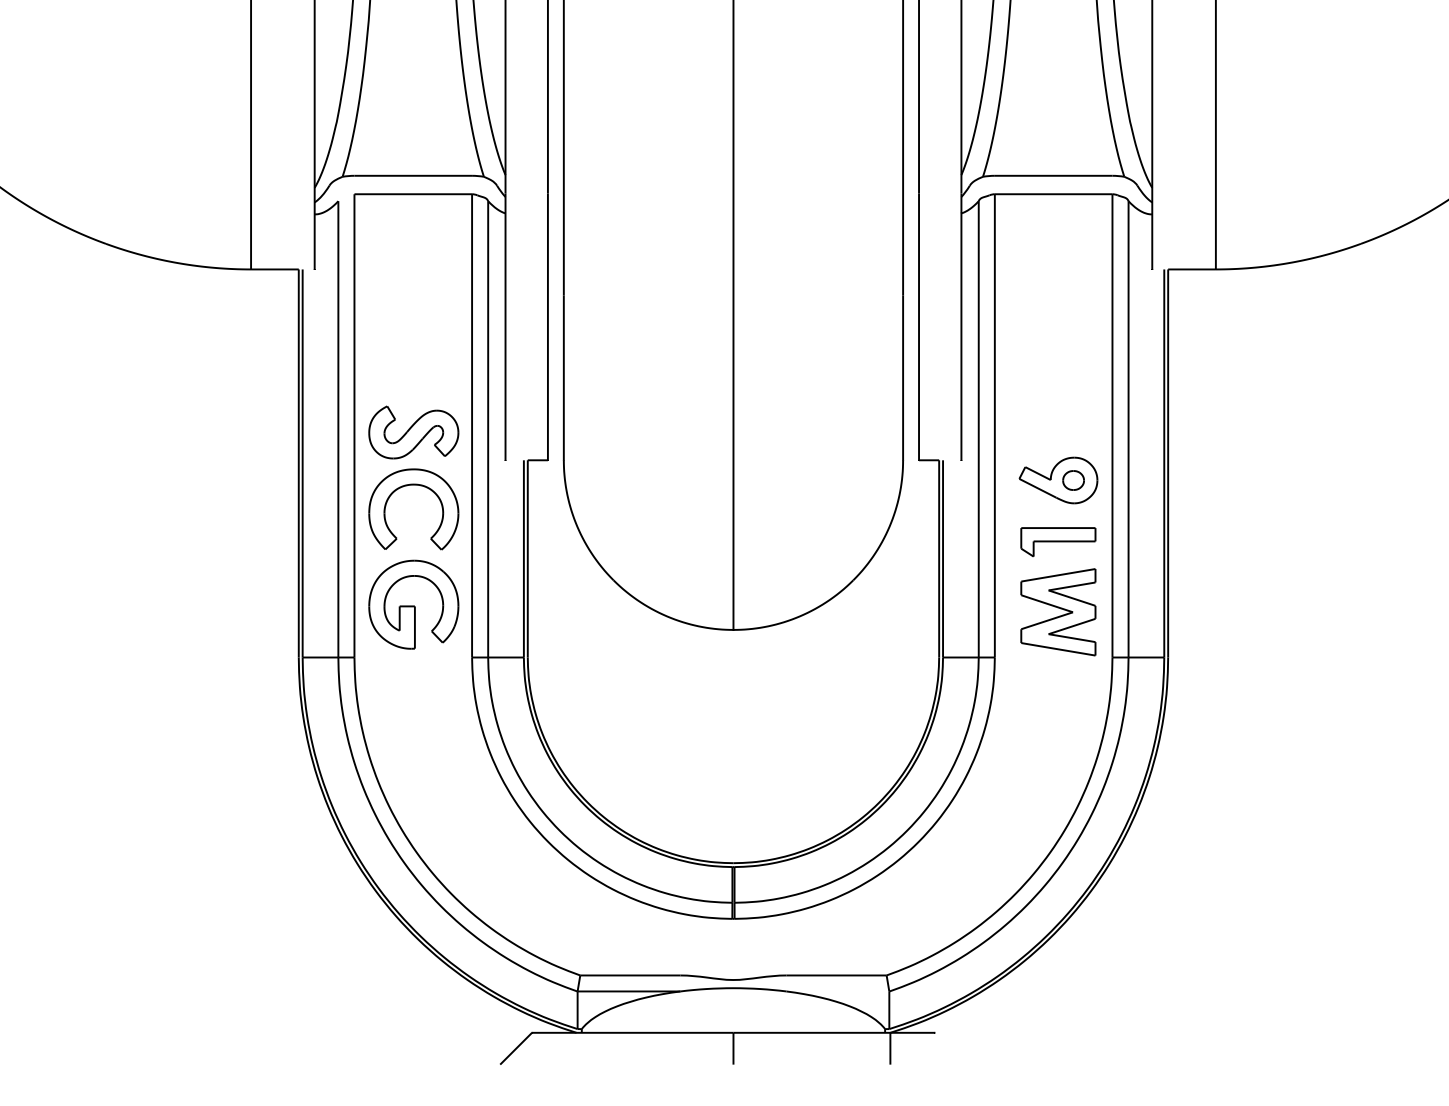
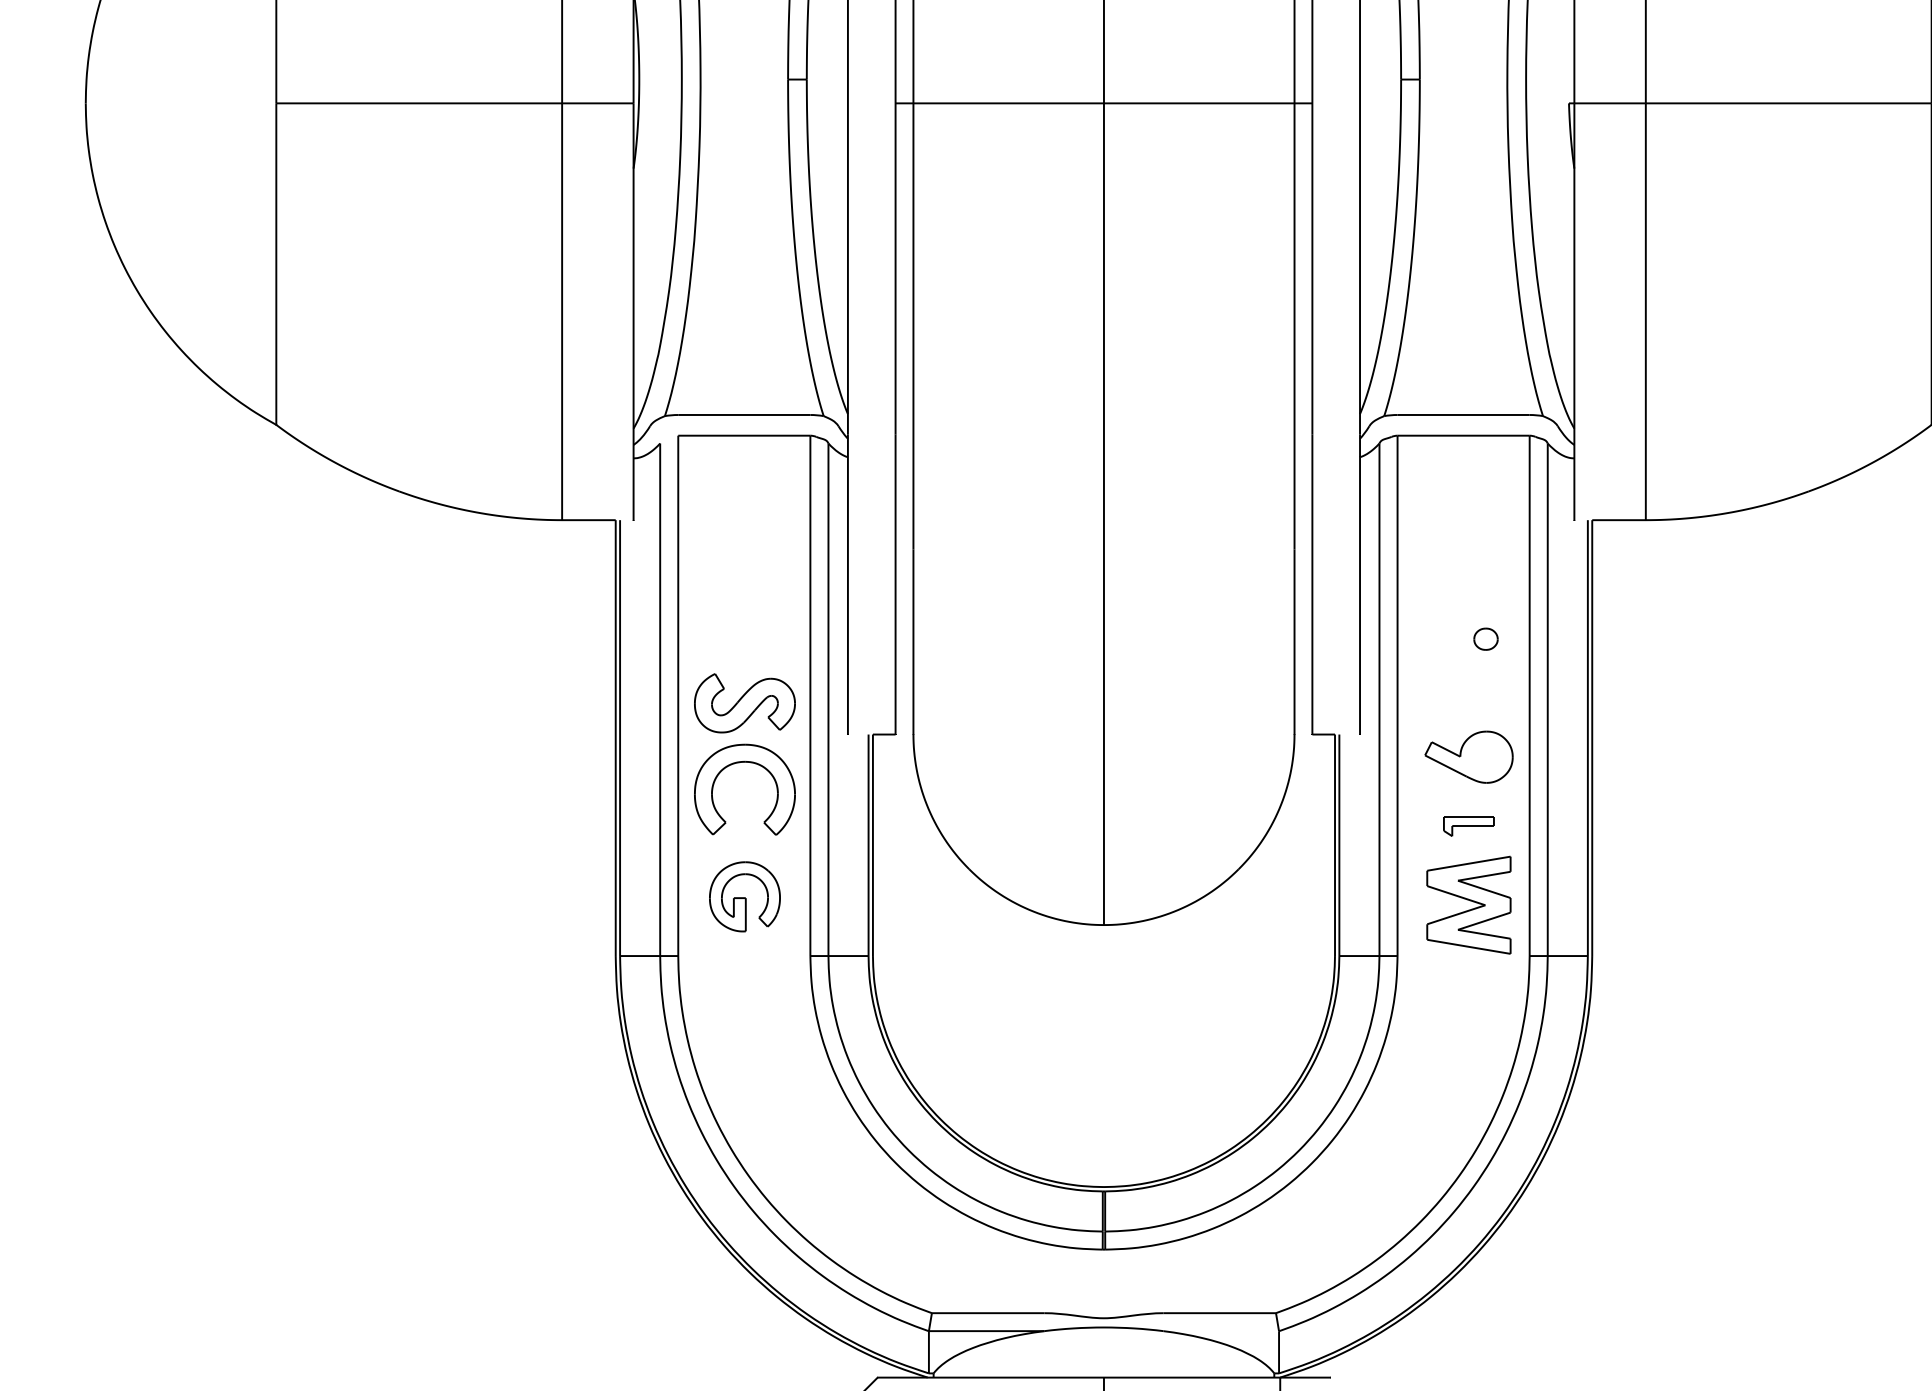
part: (1073, 479) -> (1485, 638), moved
part: (1058, 542) -> (1468, 826), size x0.6
part: (413, 604) -> (744, 896), size x0.7

